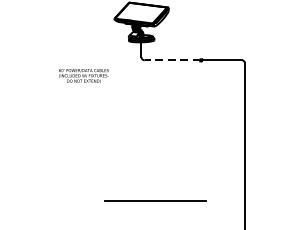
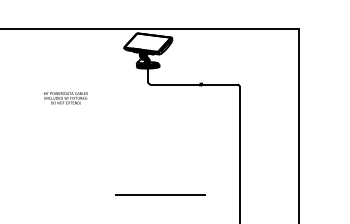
line: (172, 60) -> (175, 84), dashed -> solid
text: (83, 76) -> (65, 98), moved
line: (155, 201) -> (160, 194), moved

